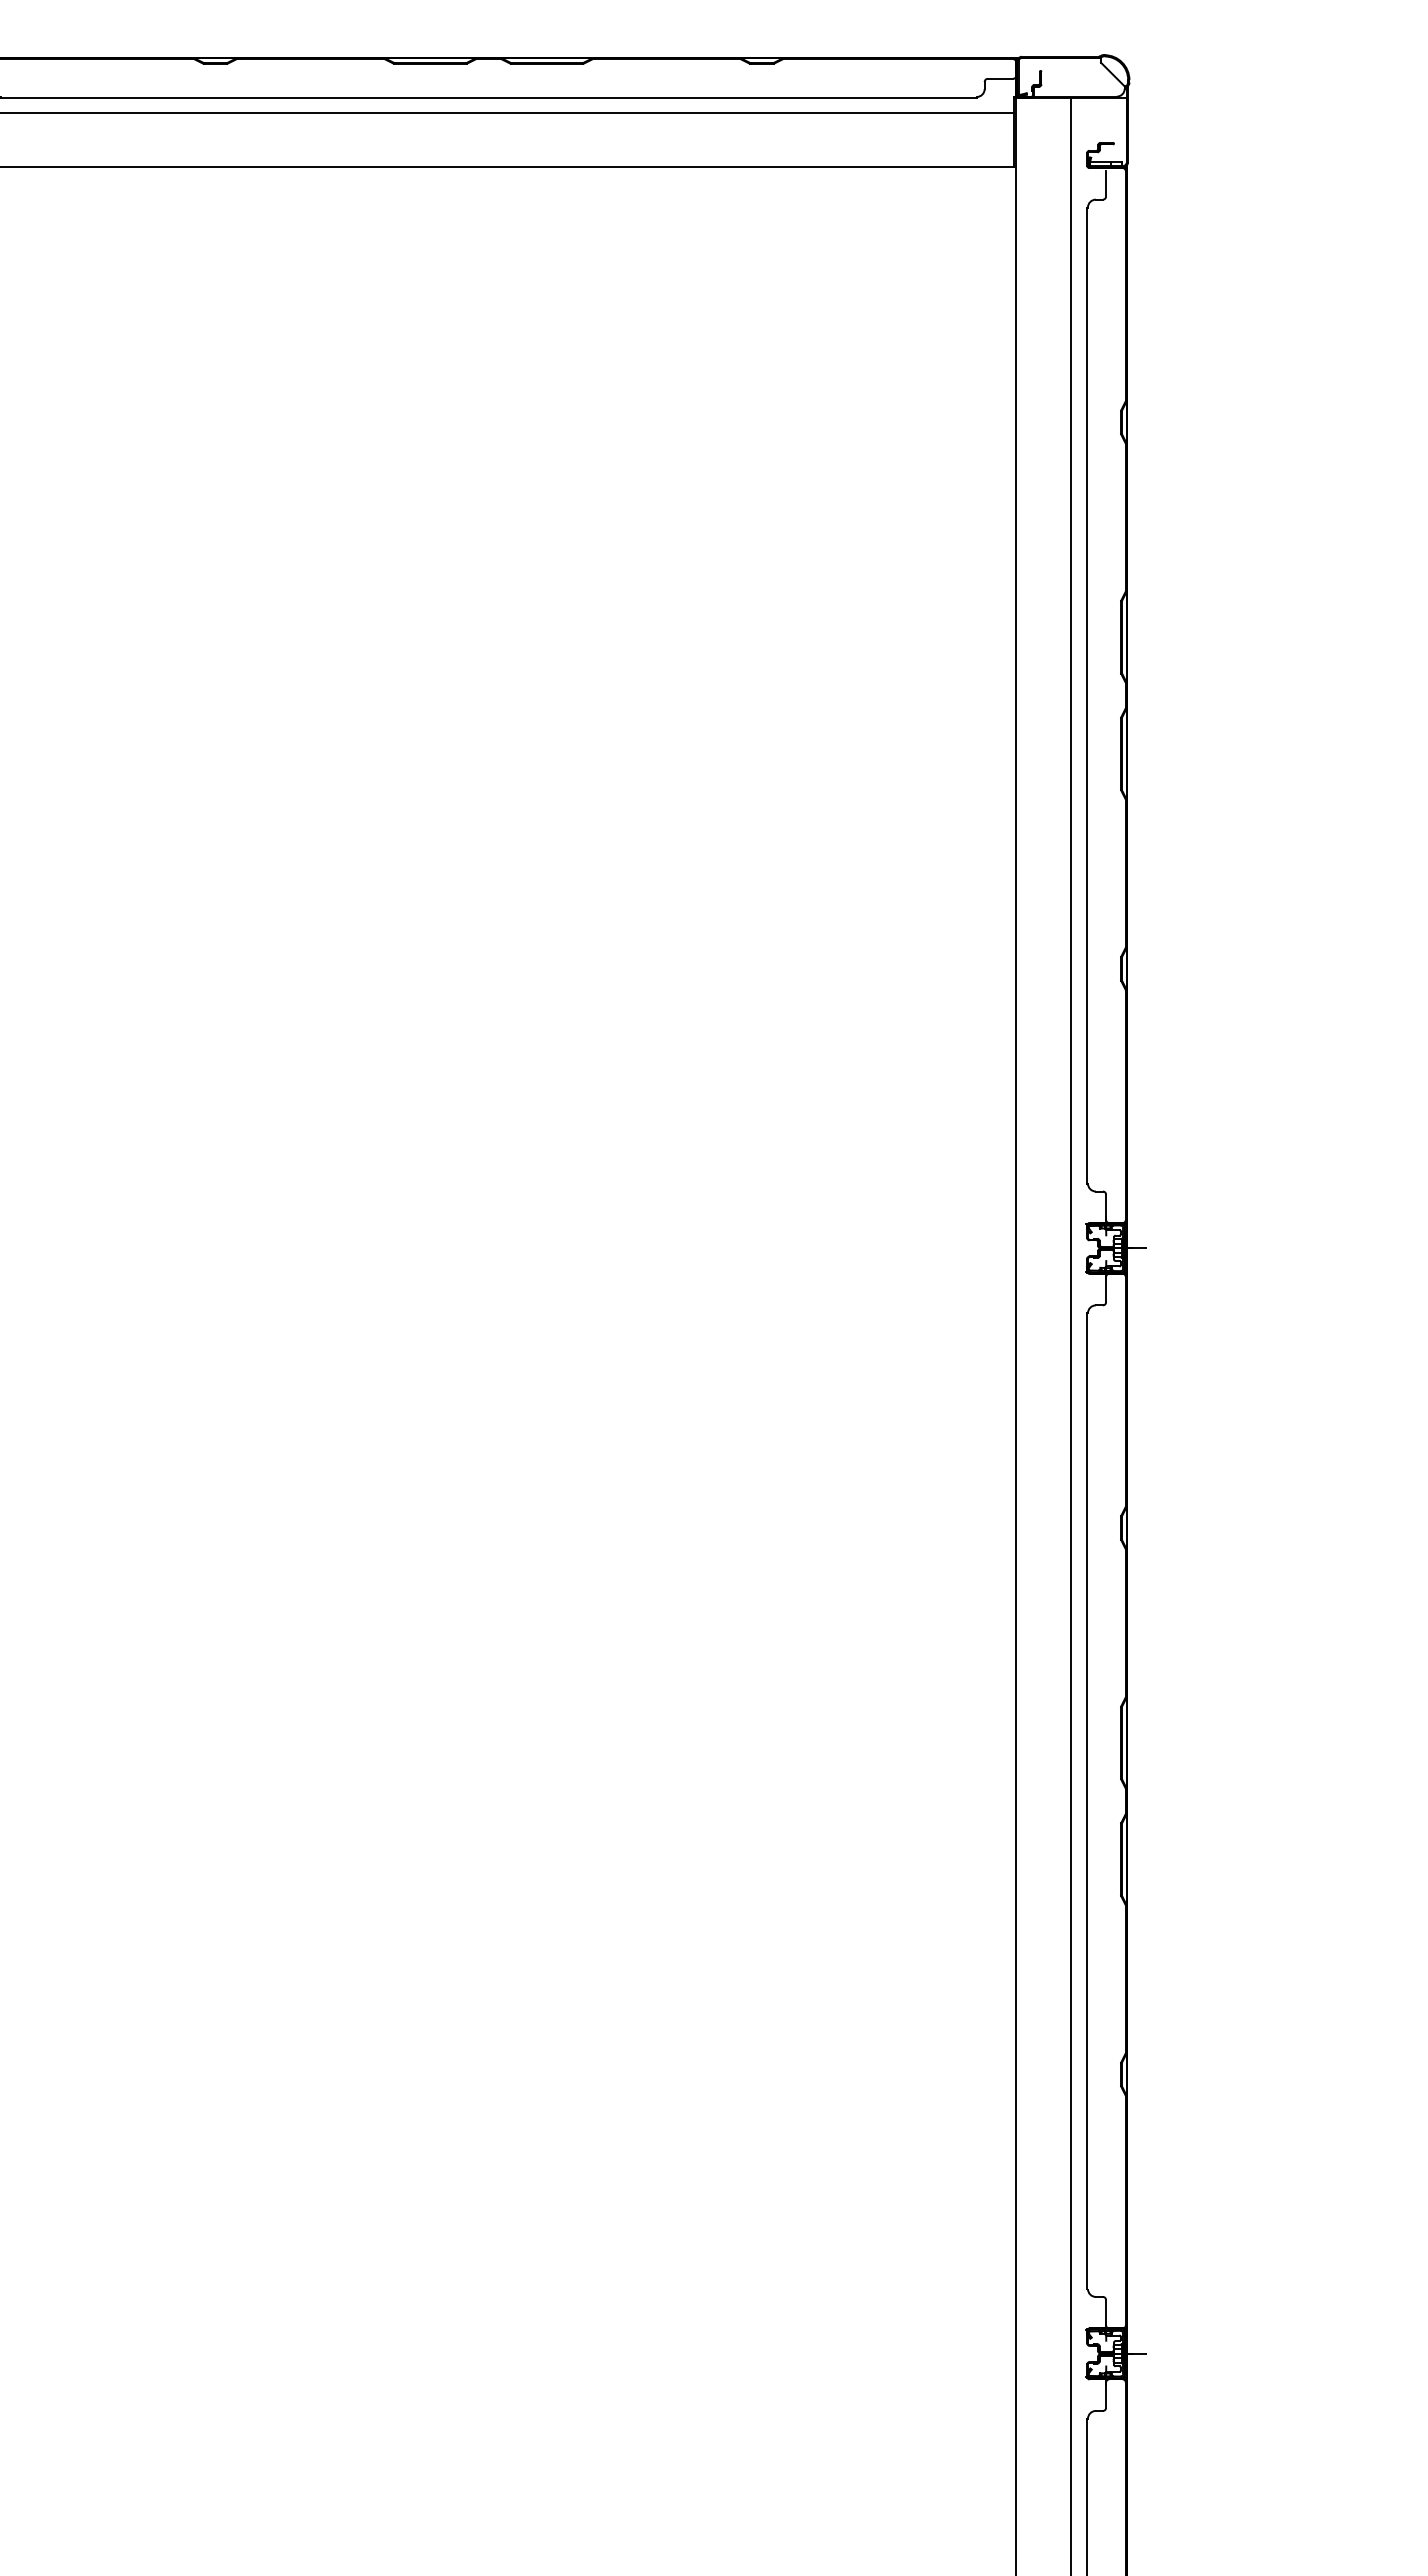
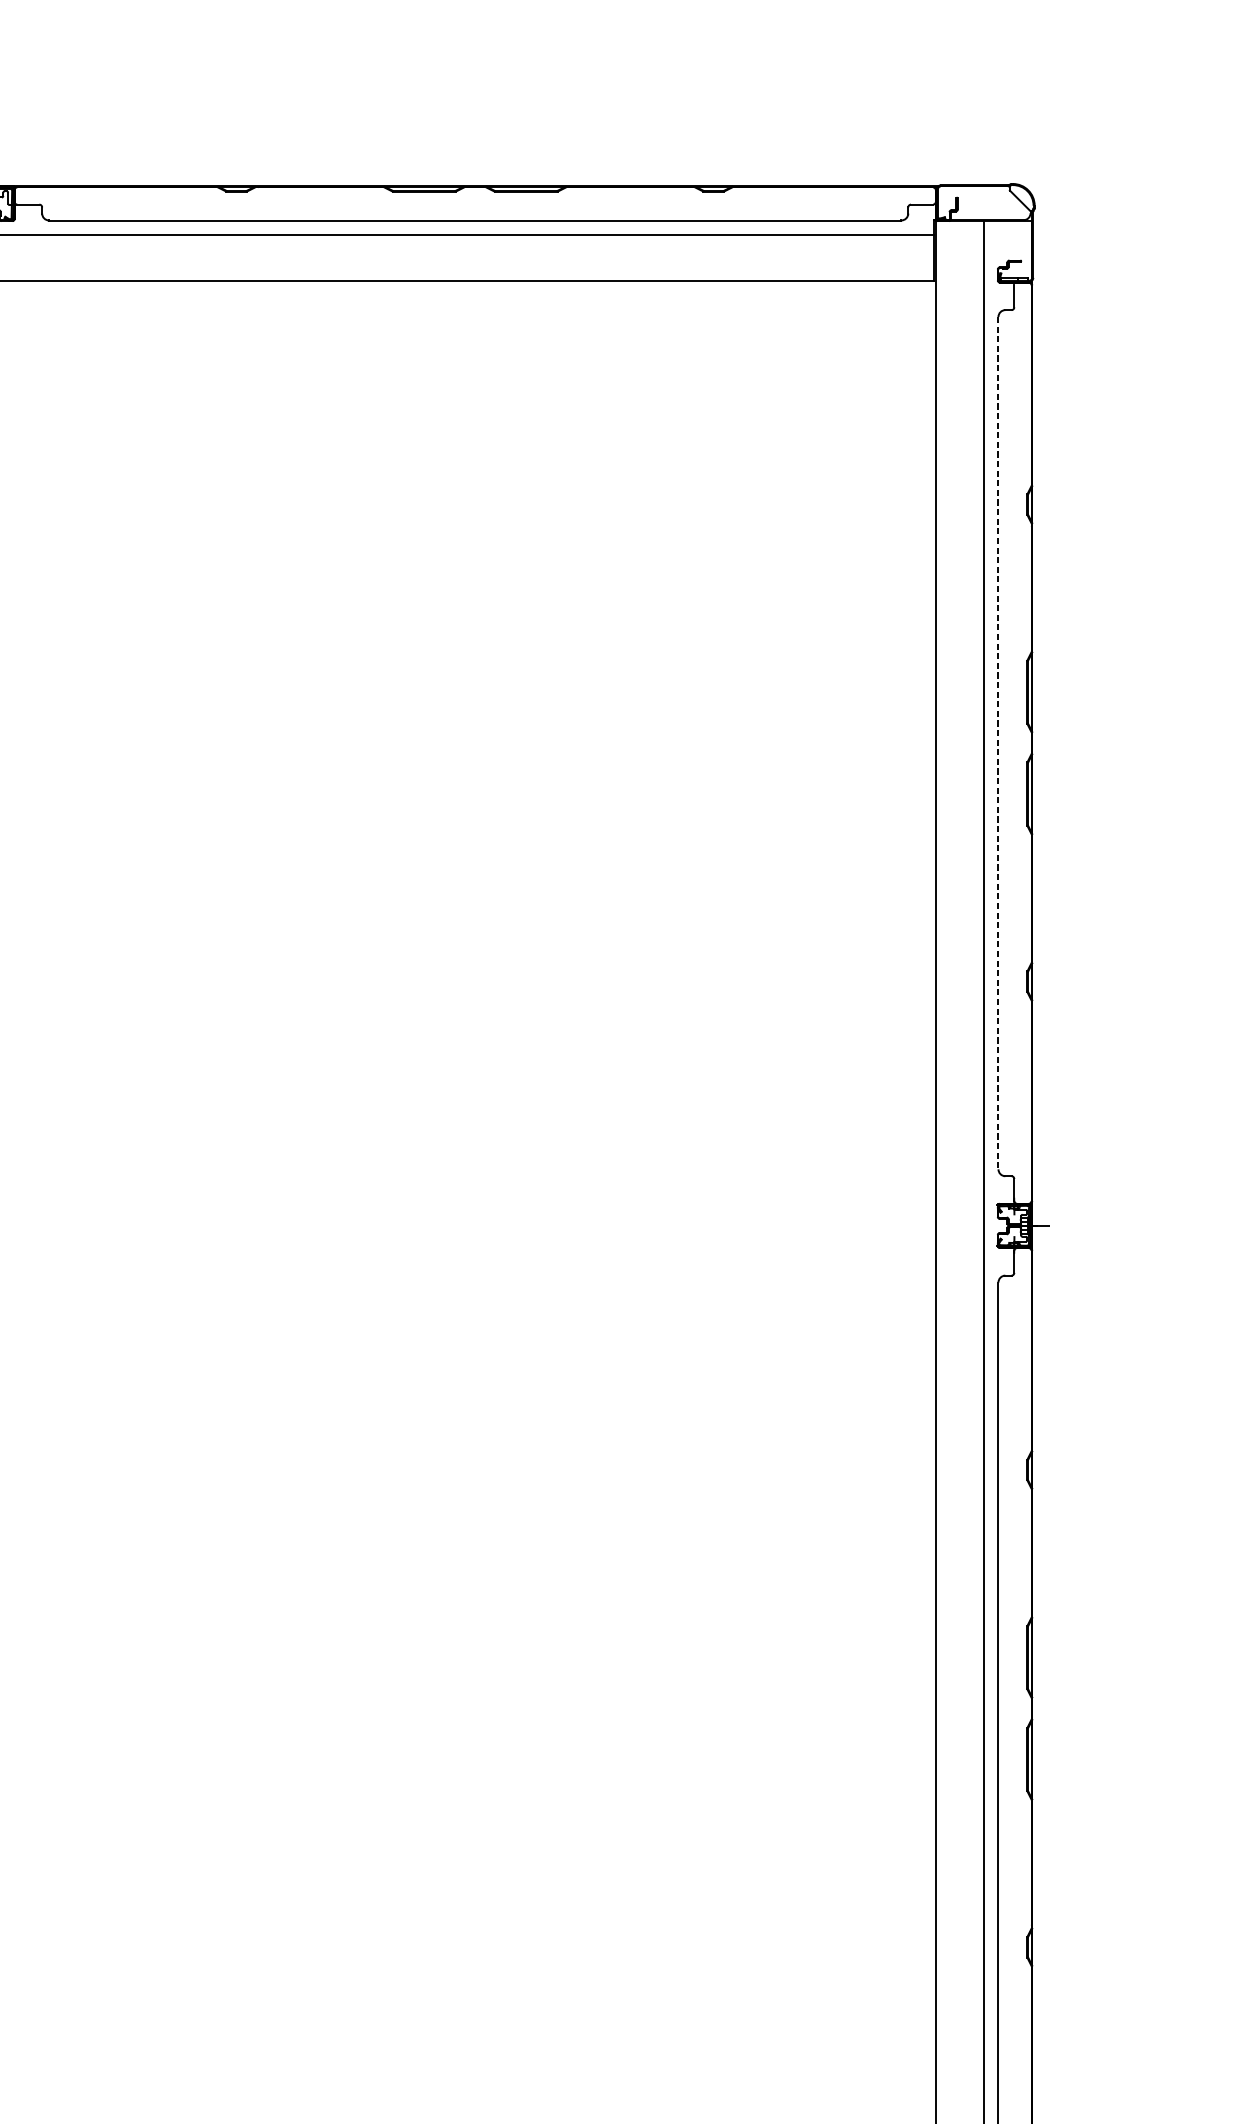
line: (1087, 696) -> (998, 743), solid -> dashed

